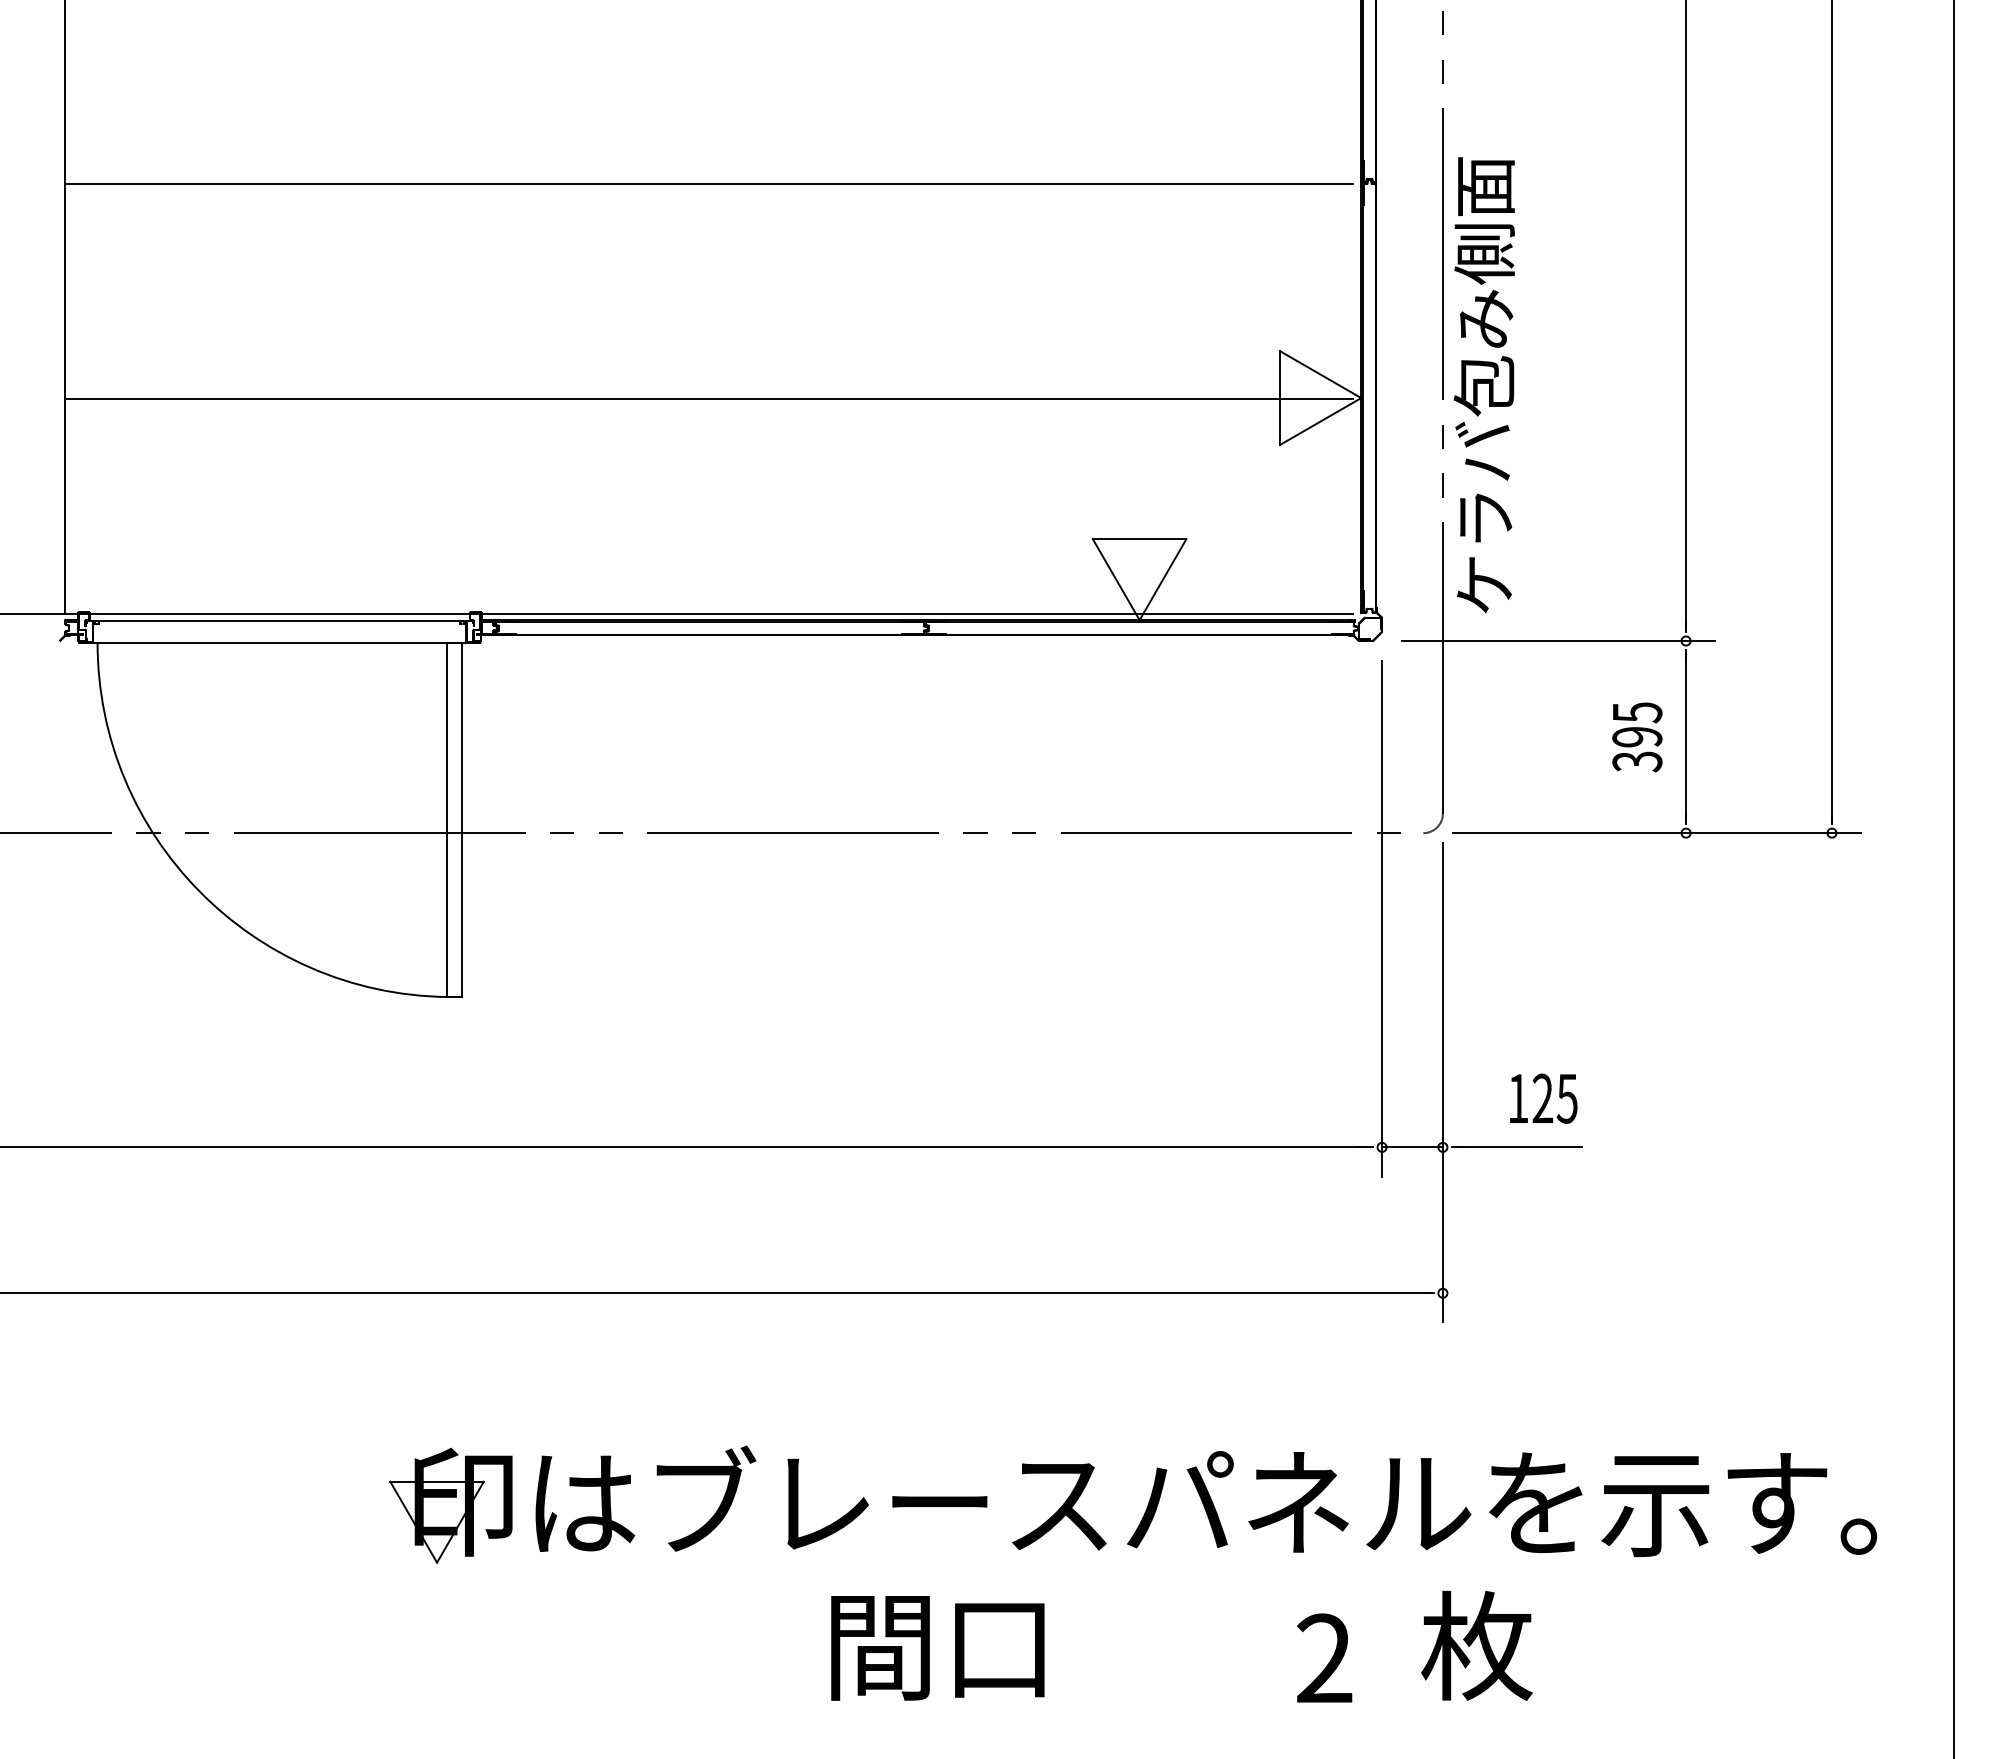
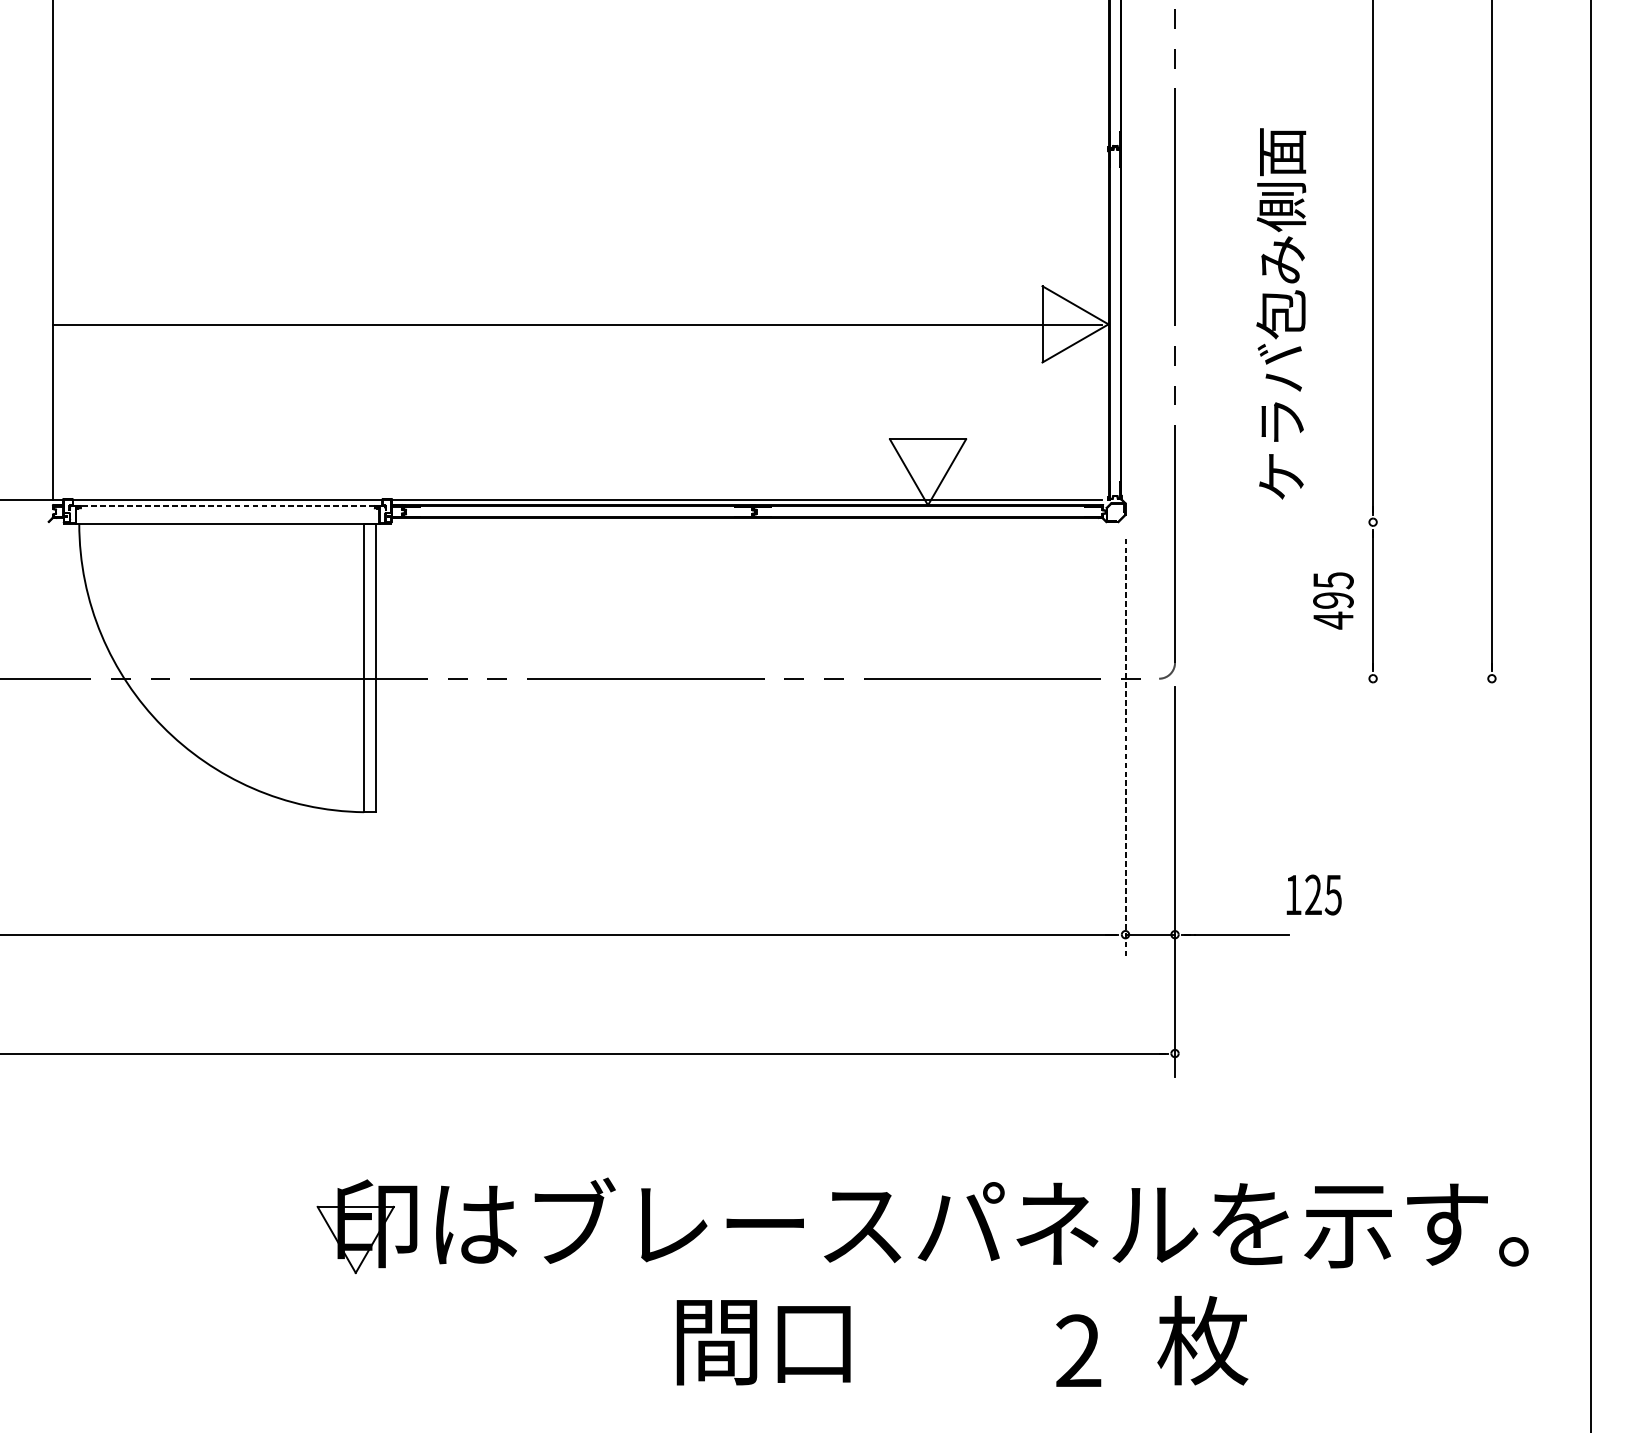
line: (709, 183) -> (577, 149), removed
text: (1483, 385) -> (1280, 314), moved
line: (279, 620) -> (227, 505), solid -> dashed
line: (1558, 641) -> (1269, 522), removed
text: (1637, 761) -> (1333, 620), 395 -> 495
line: (1656, 833) -> (1349, 679), removed
line: (1382, 918) -> (1125, 748), solid -> dashed
text: (1543, 1098) -> (1313, 894), moved

